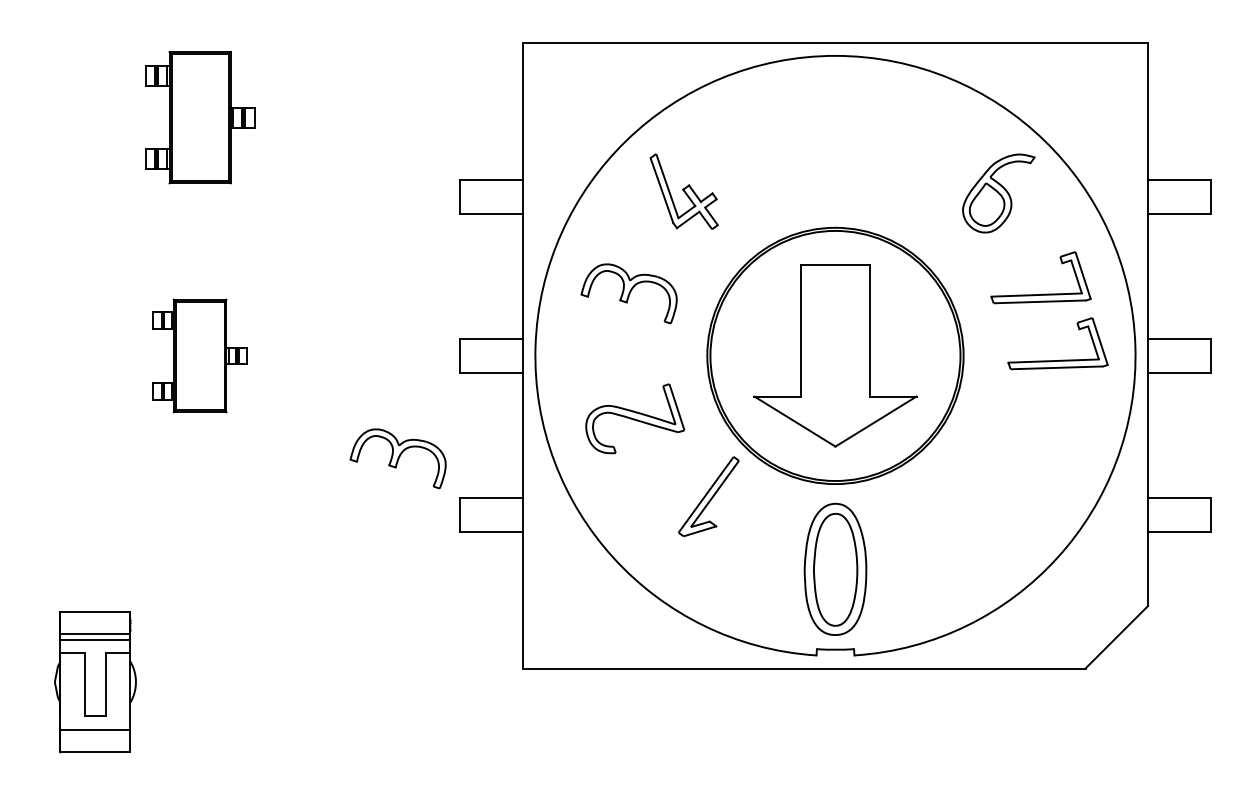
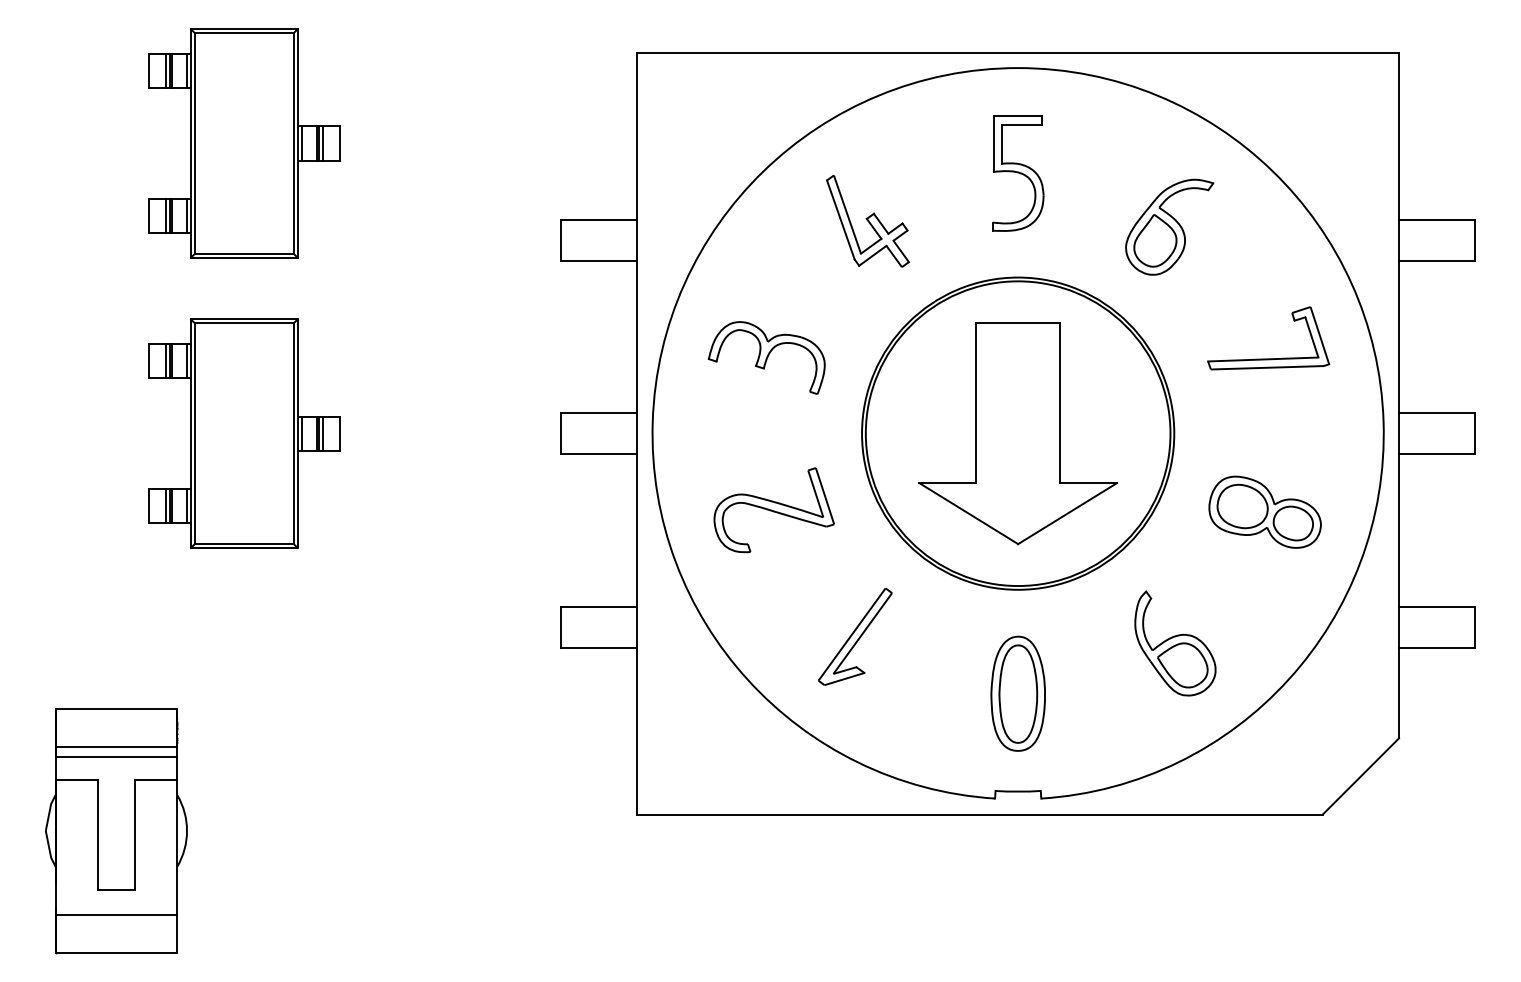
part: (199, 117) -> (243, 143), size x1.43
part: (835, 142) -> (1018, 173), added
part: (683, 191) -> (867, 221), moved
part: (998, 193) -> (1169, 227), moved
part: (199, 355) -> (243, 433), size x1.67
part: (1060, 359) -> (1292, 437), removed
part: (1037, 420) -> (1264, 512), added
part: (397, 458) -> (484, 558), removed
part: (708, 496) -> (854, 636), moved
part: (964, 527) -> (1175, 642), added
part: (835, 569) -> (1018, 693), size x0.71
part: (95, 682) -> (116, 831), size x1.43

